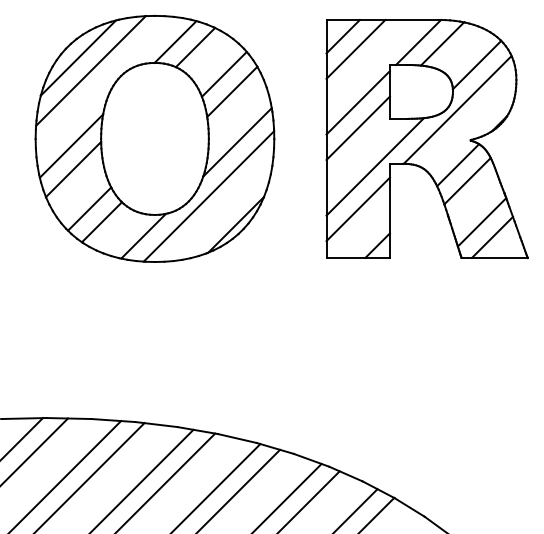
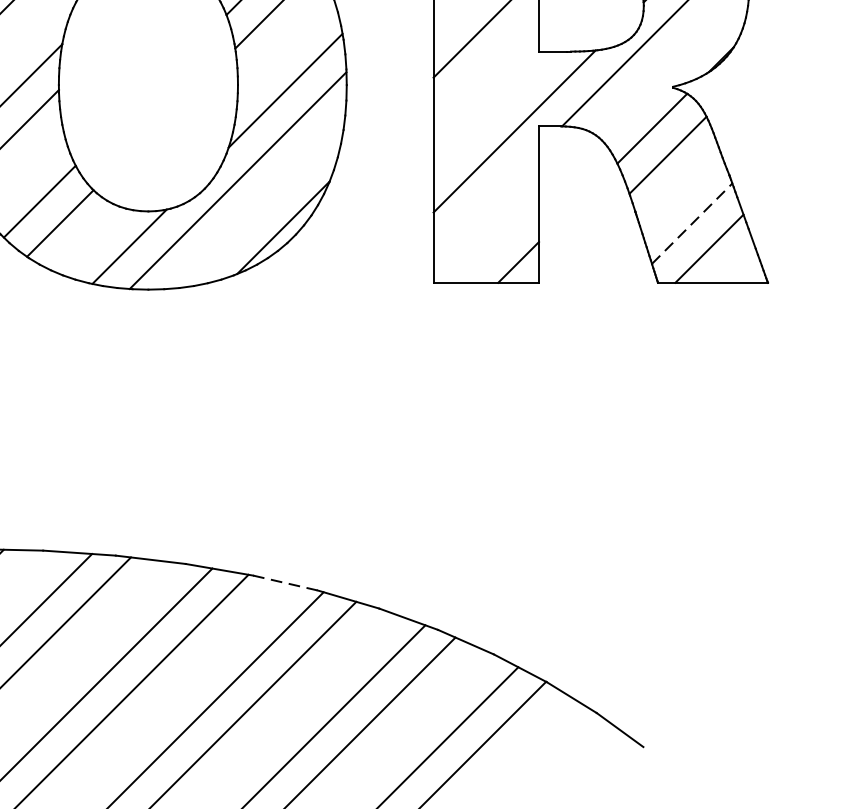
line: (357, 127) -> (485, 66), removed
line: (357, 209) -> (485, 202), removed
line: (482, 222) -> (692, 223), solid -> dashed
line: (237, 438) -> (285, 582), solid -> dashed

